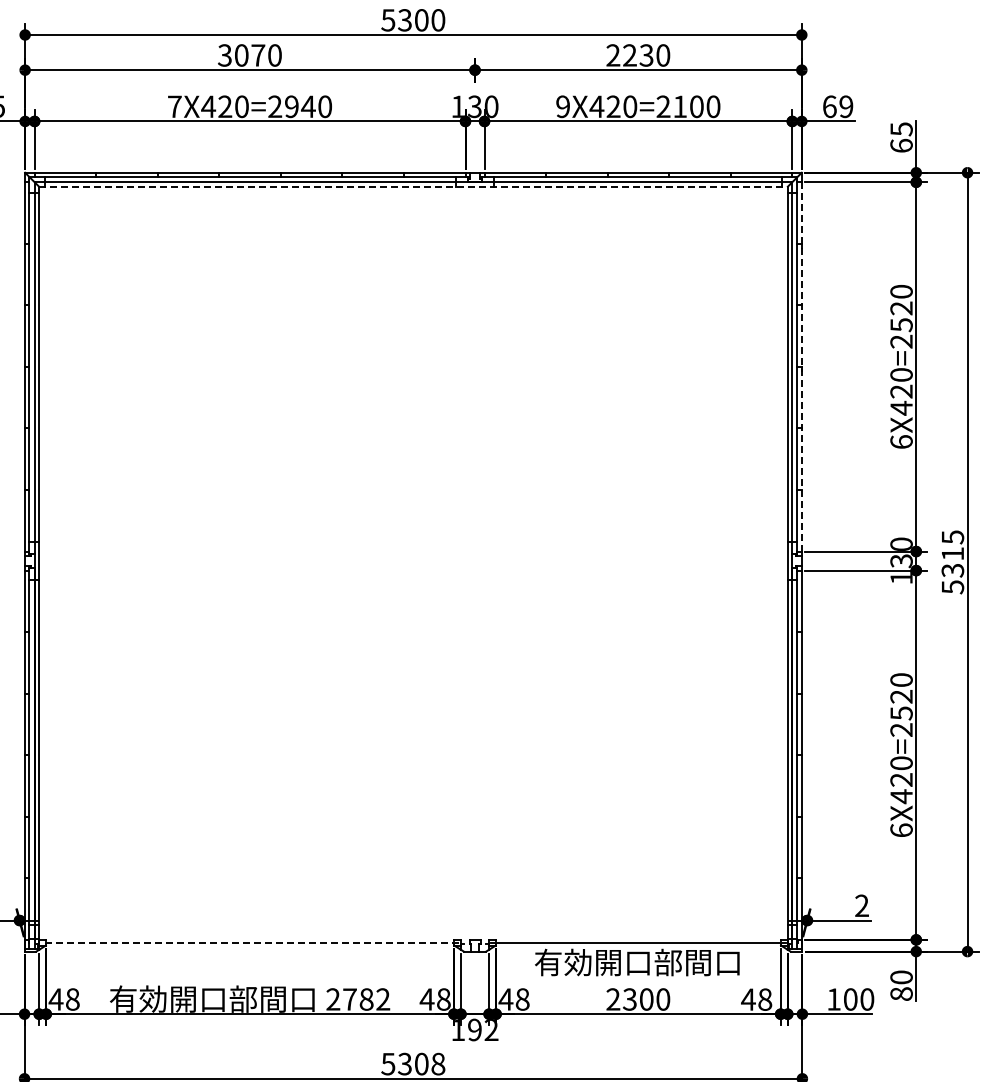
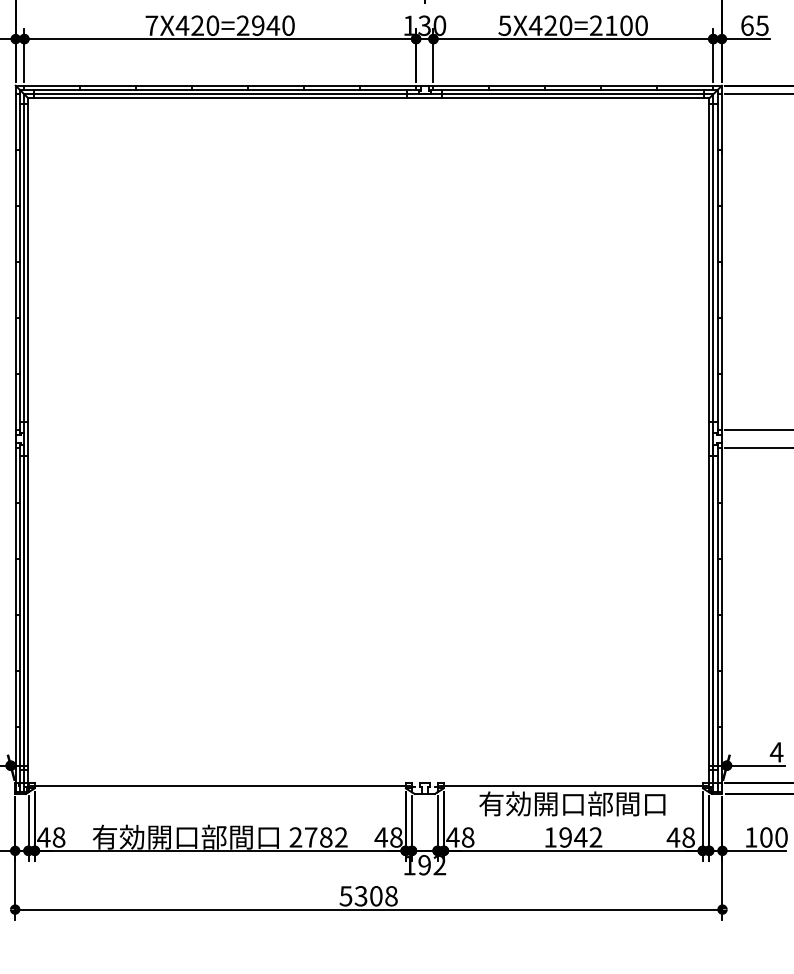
text: (562, 106) -> (504, 25), 9X420=2100 -> 5X420=2100
text: (846, 106) -> (762, 25), 69 -> 65
line: (413, 186) -> (368, 98), dashed -> solid
line: (801, 366) -> (721, 261), dashed -> solid
text: (861, 905) -> (776, 752), 2 -> 4
line: (250, 942) -> (220, 785), dashed -> solid
text: (638, 999) -> (573, 837), 2300 -> 1942

